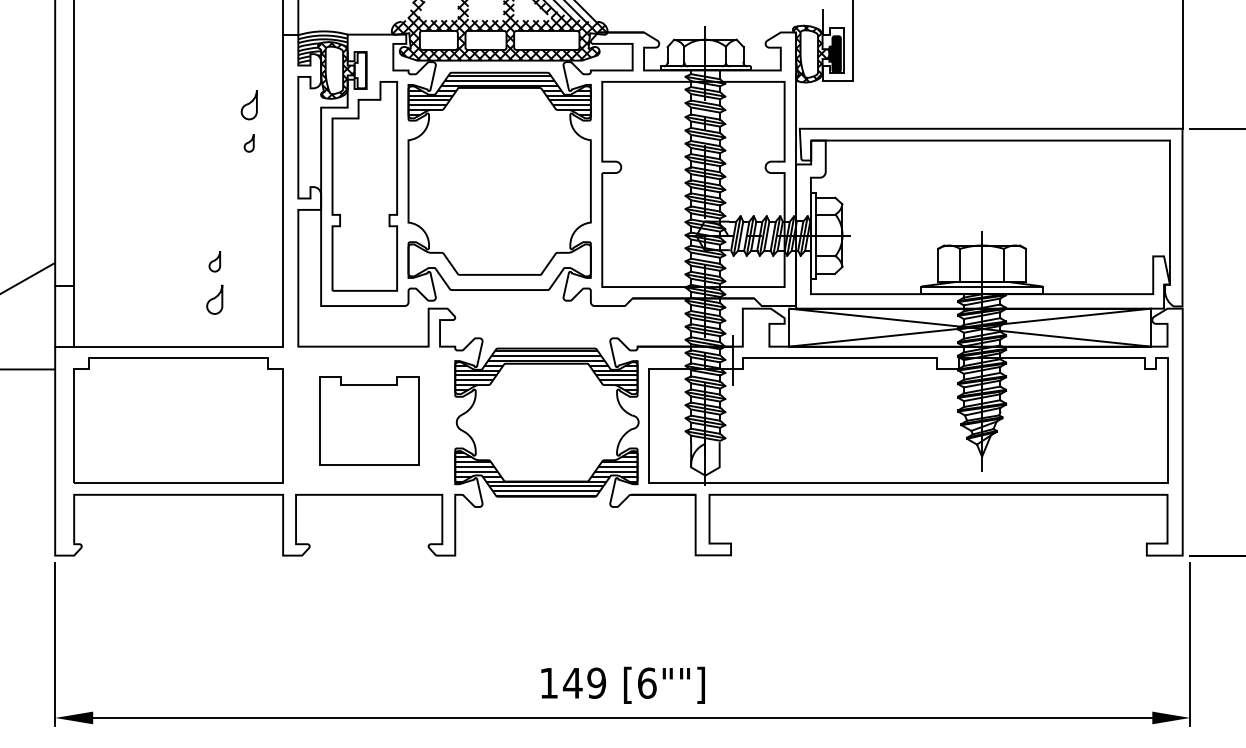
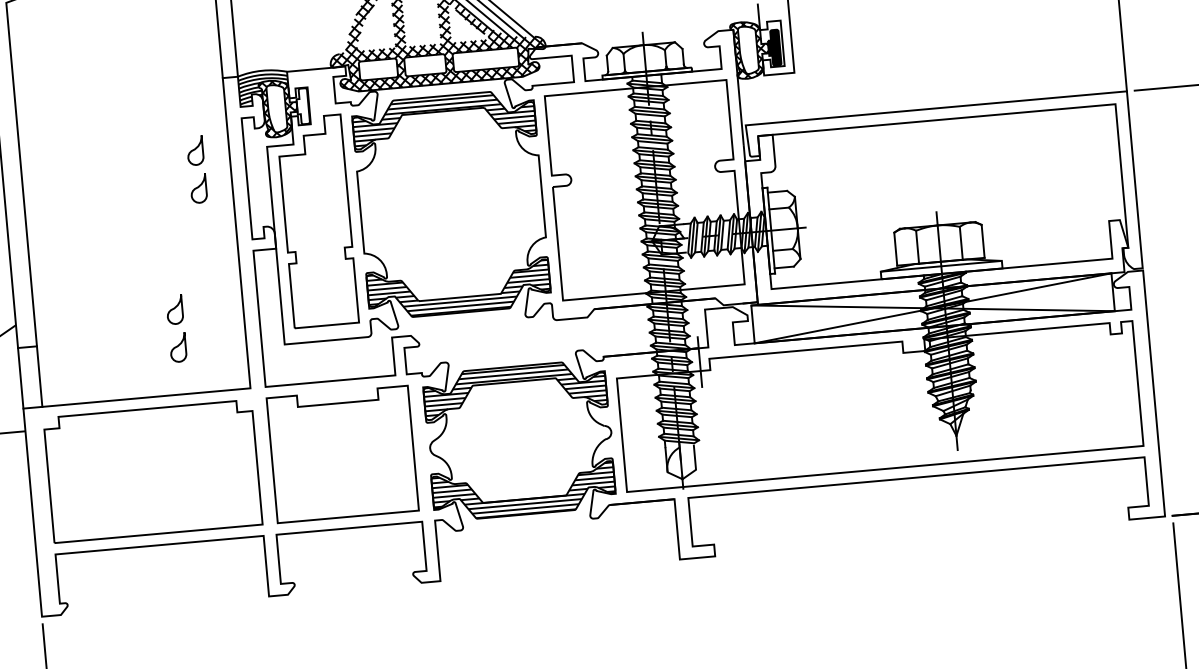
part: (248, 143) -> (197, 189), size x1.67
part: (214, 261) -> (174, 309), size x1.43
hatch: (499, 266) -> (458, 289), added
part: (368, 420) -> (342, 454), size x1.43

